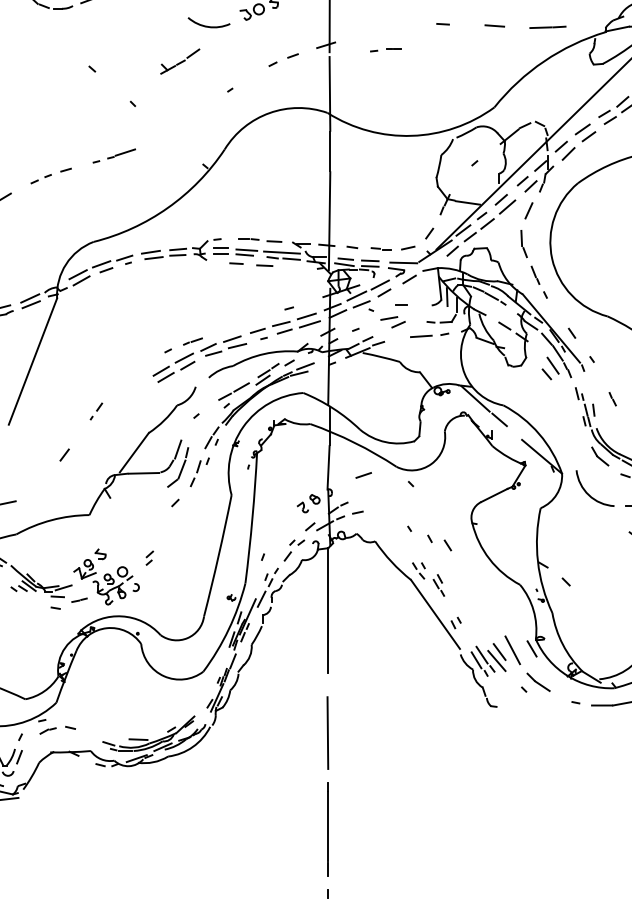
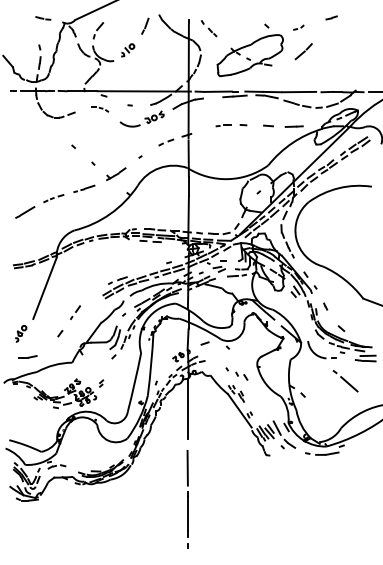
part: (385, 49) -> (223, 125), moved
part: (180, 60) -> (116, 173), moved
part: (96, 411) -> (75, 312), size x1.67

